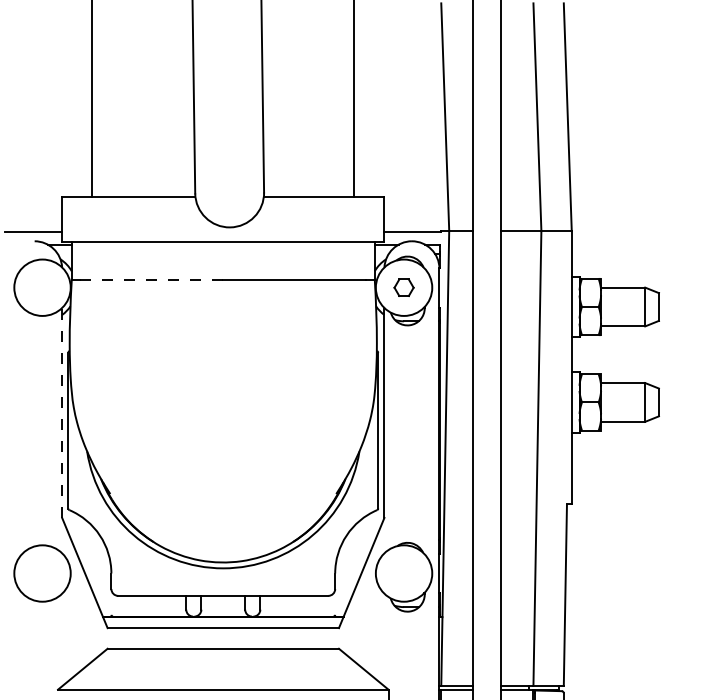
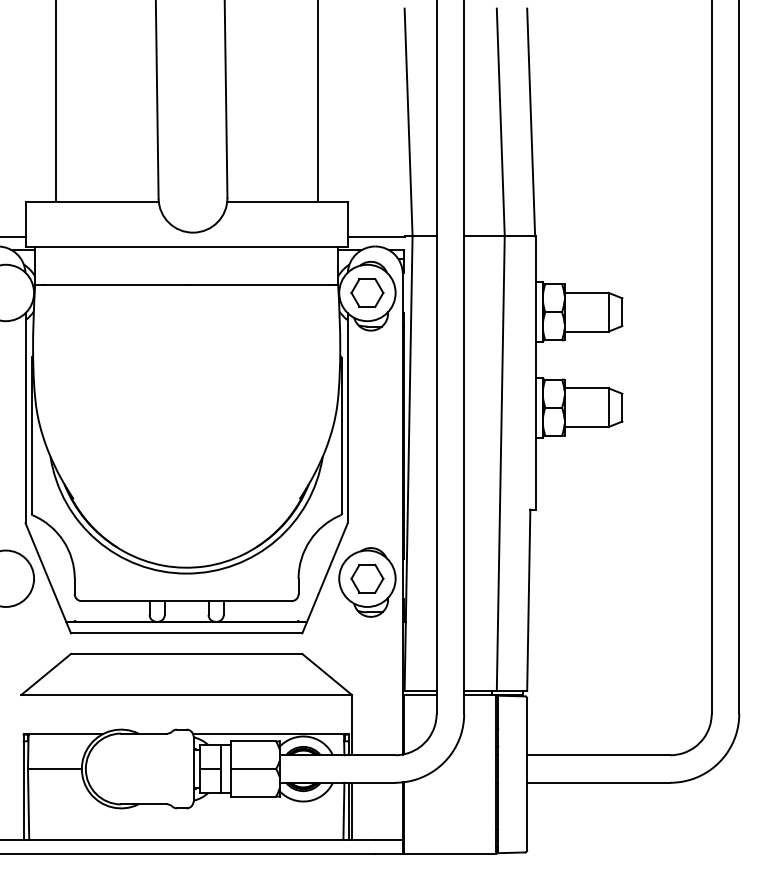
line: (151, 279) -> (114, 284), dashed -> solid
part: (404, 287) -> (367, 292), size x1.67
line: (62, 413) -> (25, 418), dashed -> solid
part: (404, 573) -> (367, 578), added

